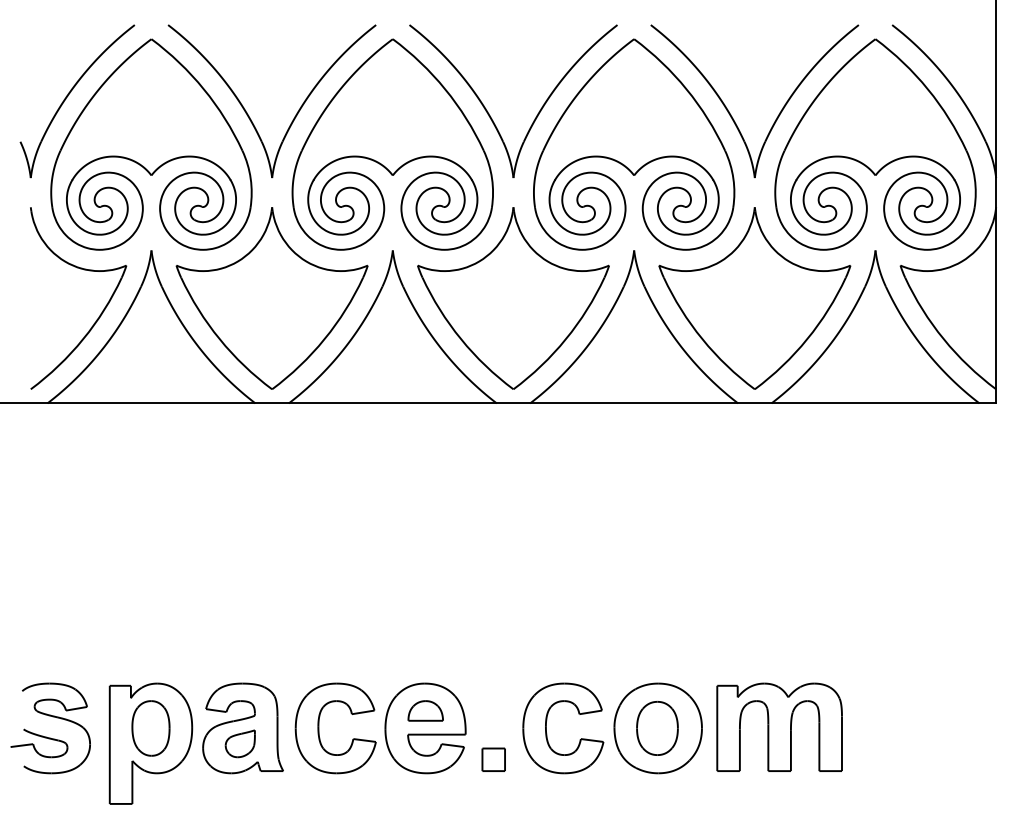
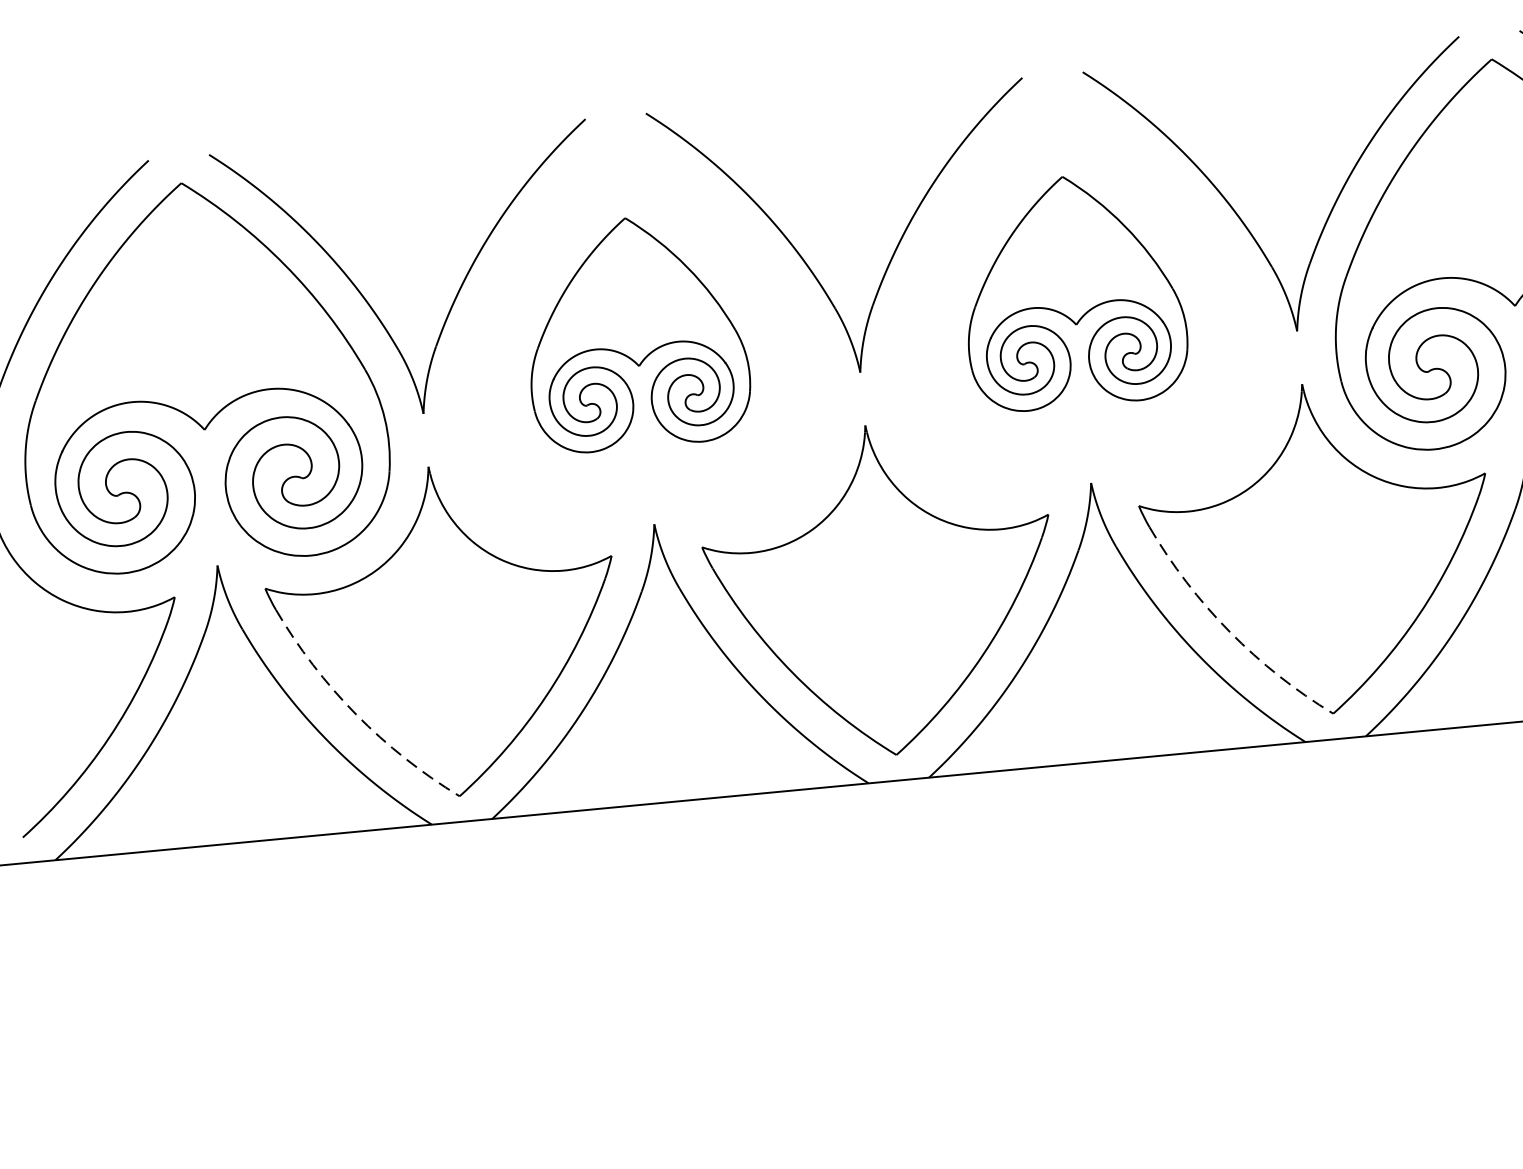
part: (392, 144) -> (635, 332), size x0.6
part: (634, 144) -> (1073, 291), size x0.6
arc: (219, 339) -> (355, 715), solid -> dashed
arc: (702, 339) -> (1230, 632), solid -> dashed

